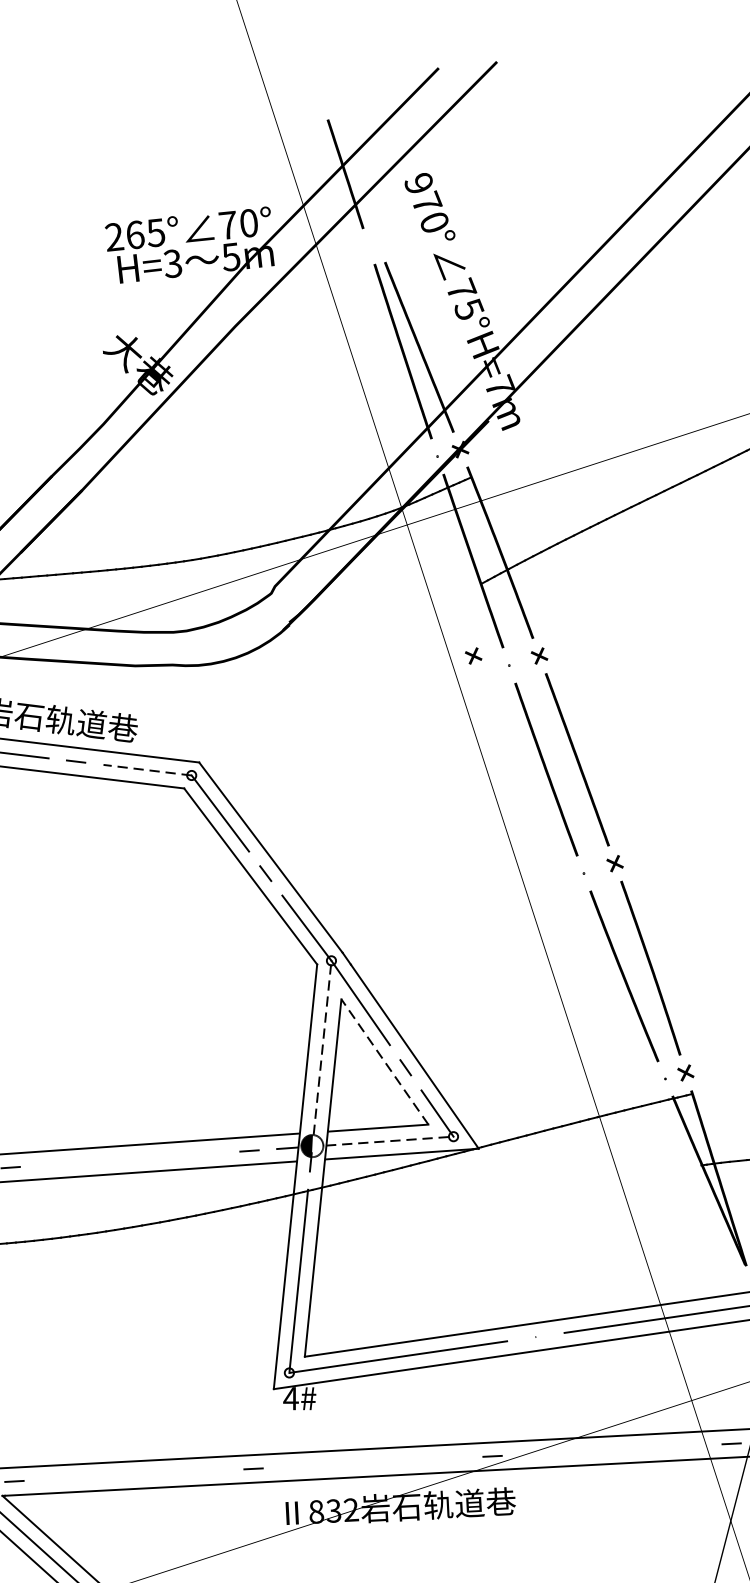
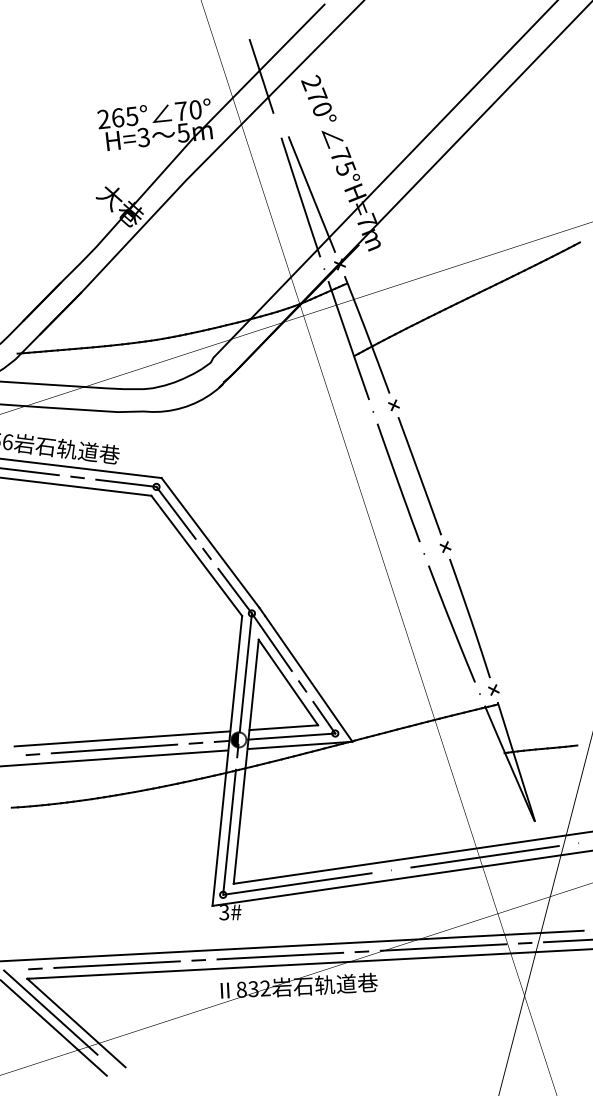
text: (418, 183) -> (311, 82), 970° -> 270°
part: (472, 656) -> (348, 405), removed
line: (146, 770) -> (125, 483), dashed -> solid
line: (322, 1047) -> (245, 672), dashed -> solid
line: (385, 1061) -> (288, 682), dashed -> solid
line: (389, 1141) -> (291, 736), dashed -> solid
line: (130, 1158) -> (114, 748), added
text: (291, 1398) -> (224, 912), 4# -> 3#
line: (612, 1450) -> (443, 947), added
line: (373, 1461) -> (280, 955), added
line: (133, 1474) -> (116, 964), added

